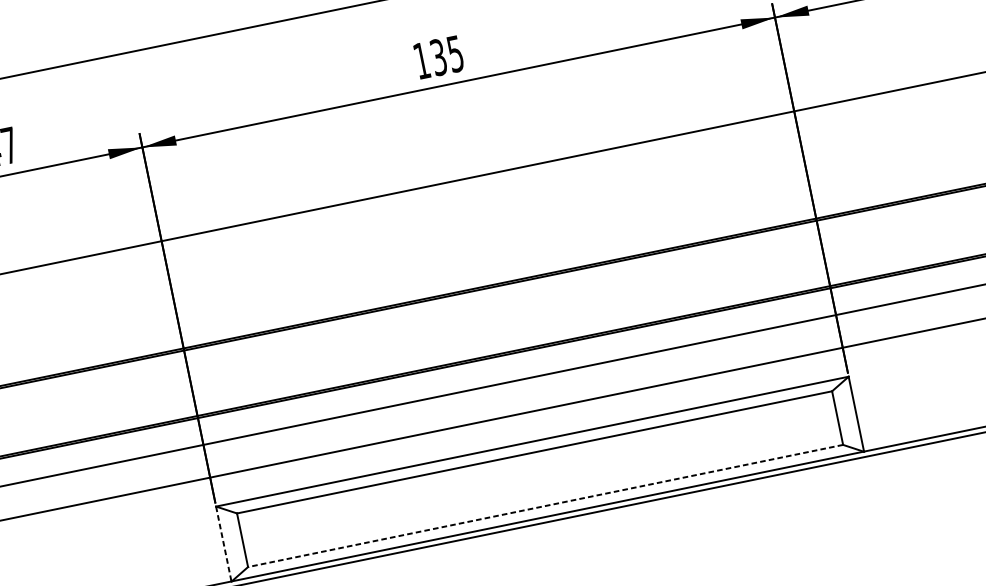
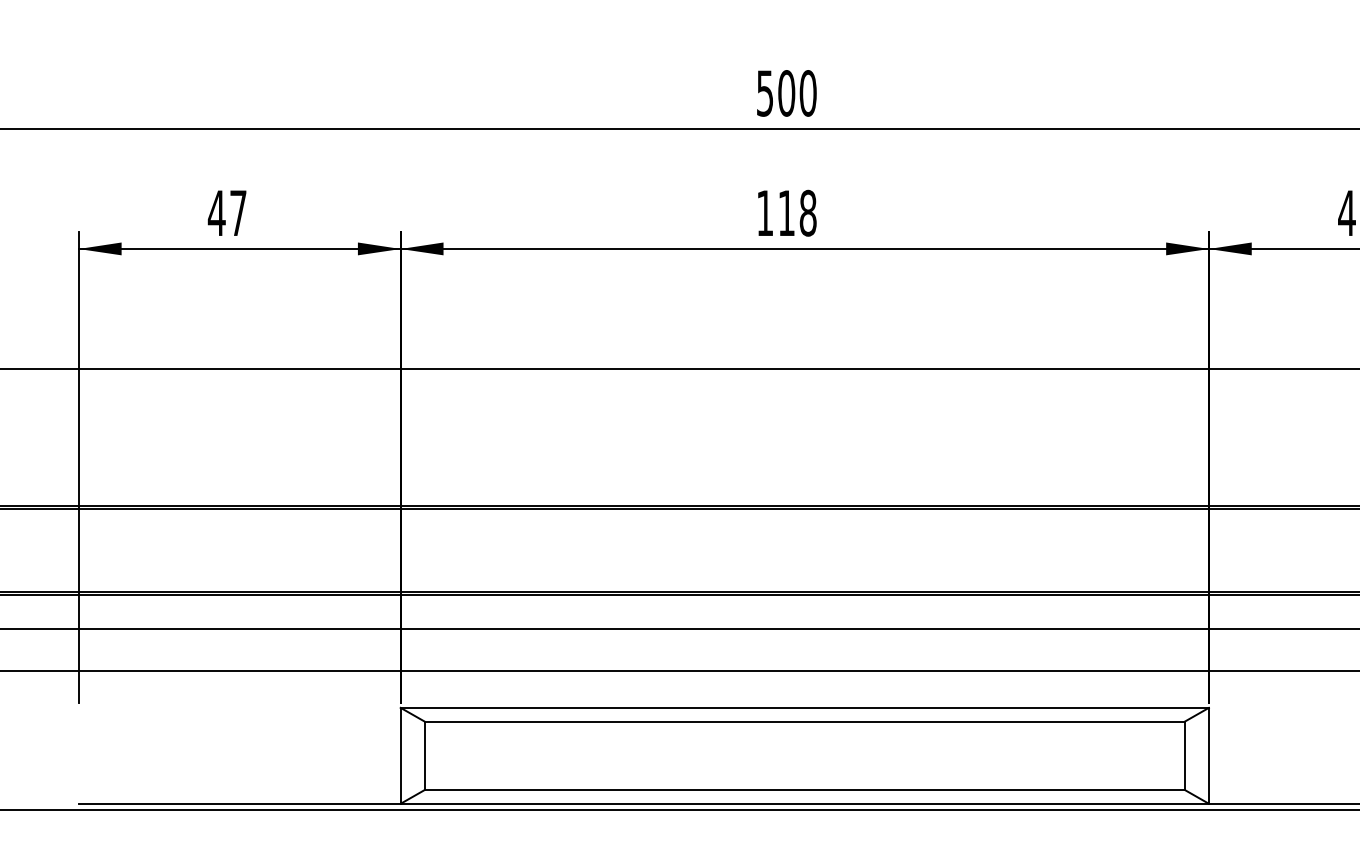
text: (447, 55) -> (797, 212), 135 -> 118
line: (545, 506) -> (804, 790), dashed -> solid
line: (223, 543) -> (400, 755), dashed -> solid

